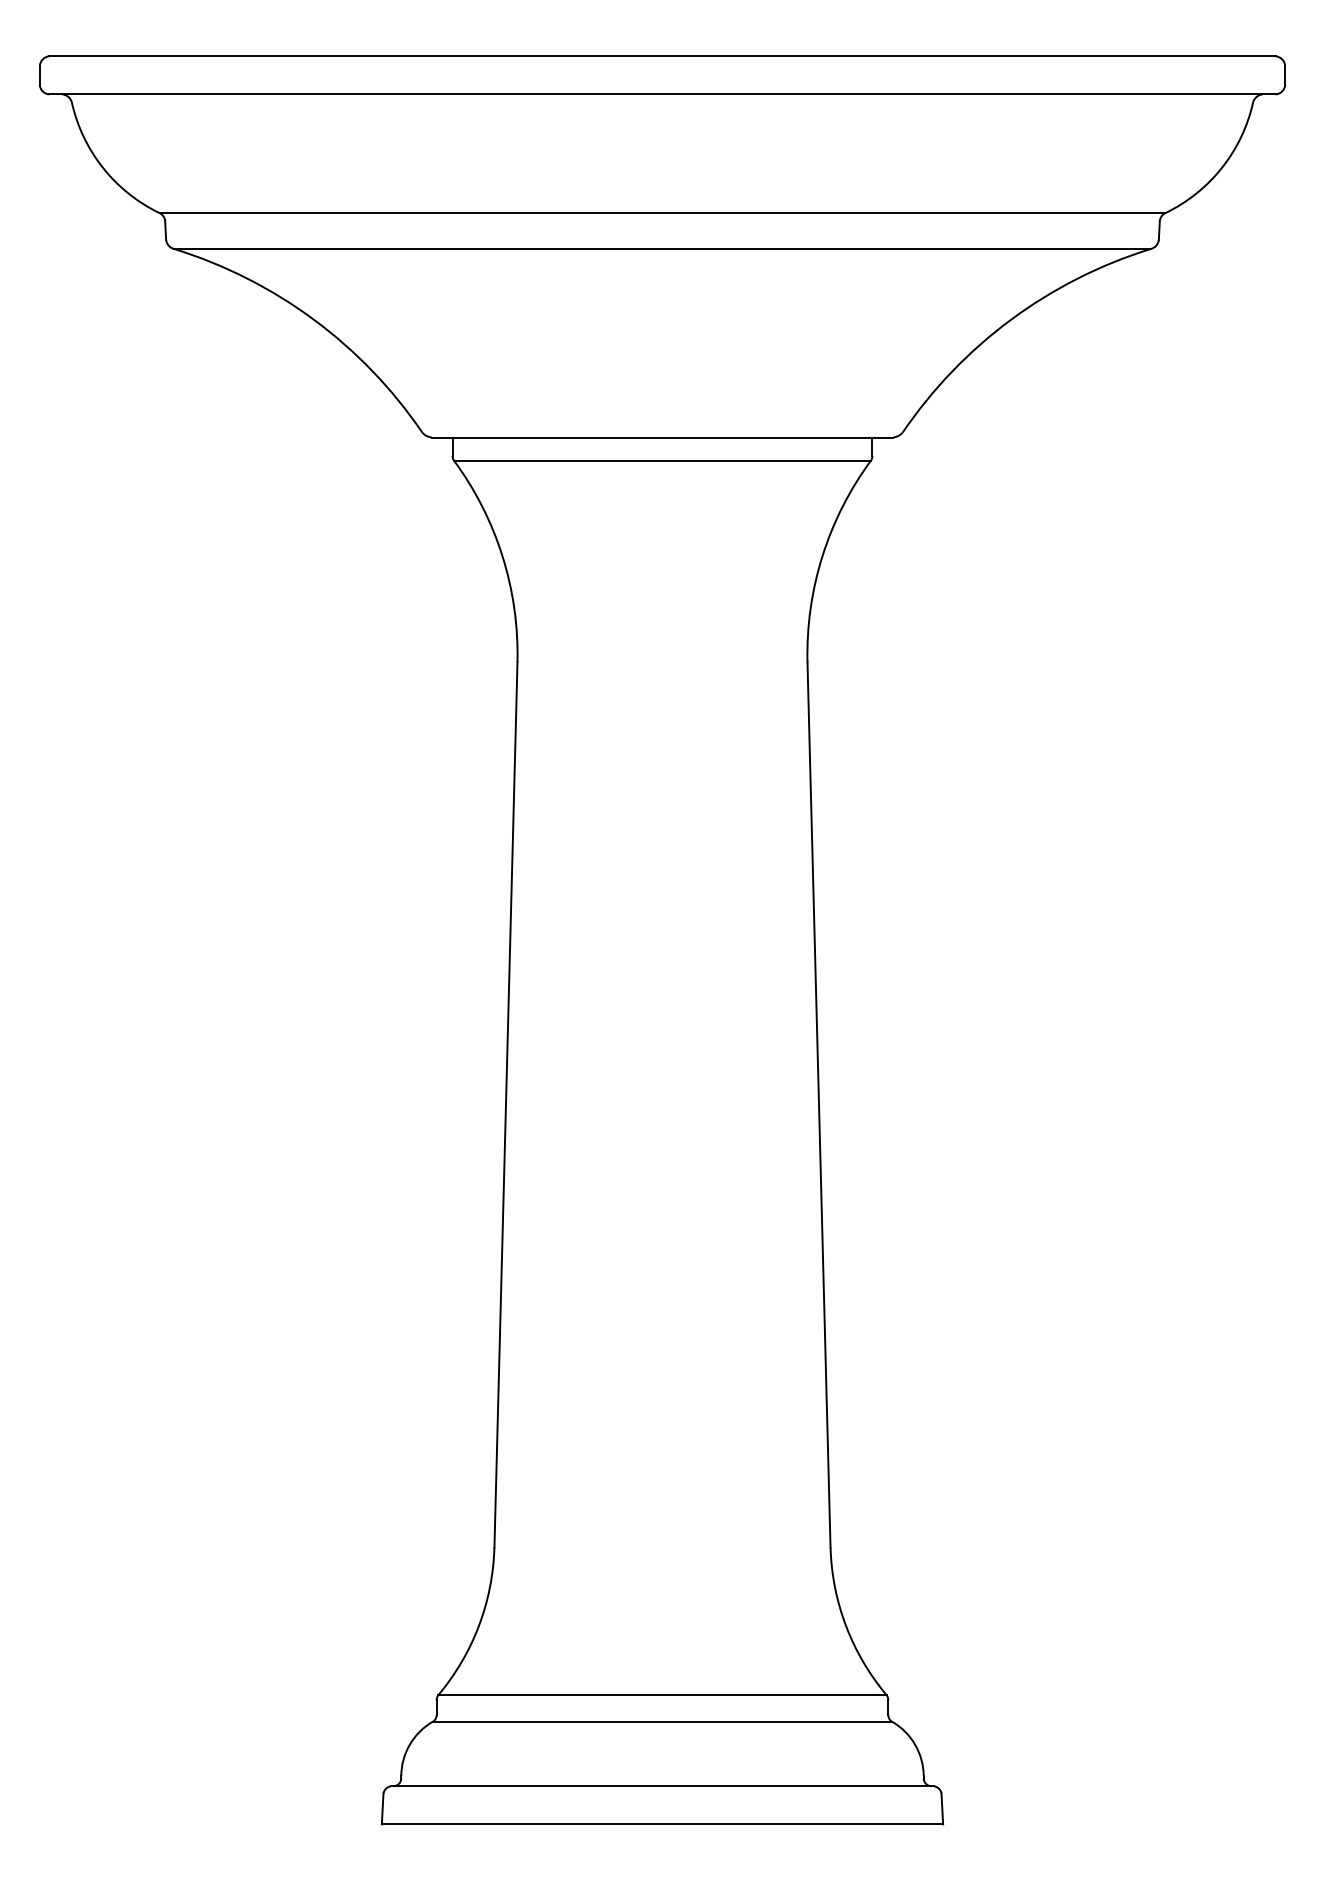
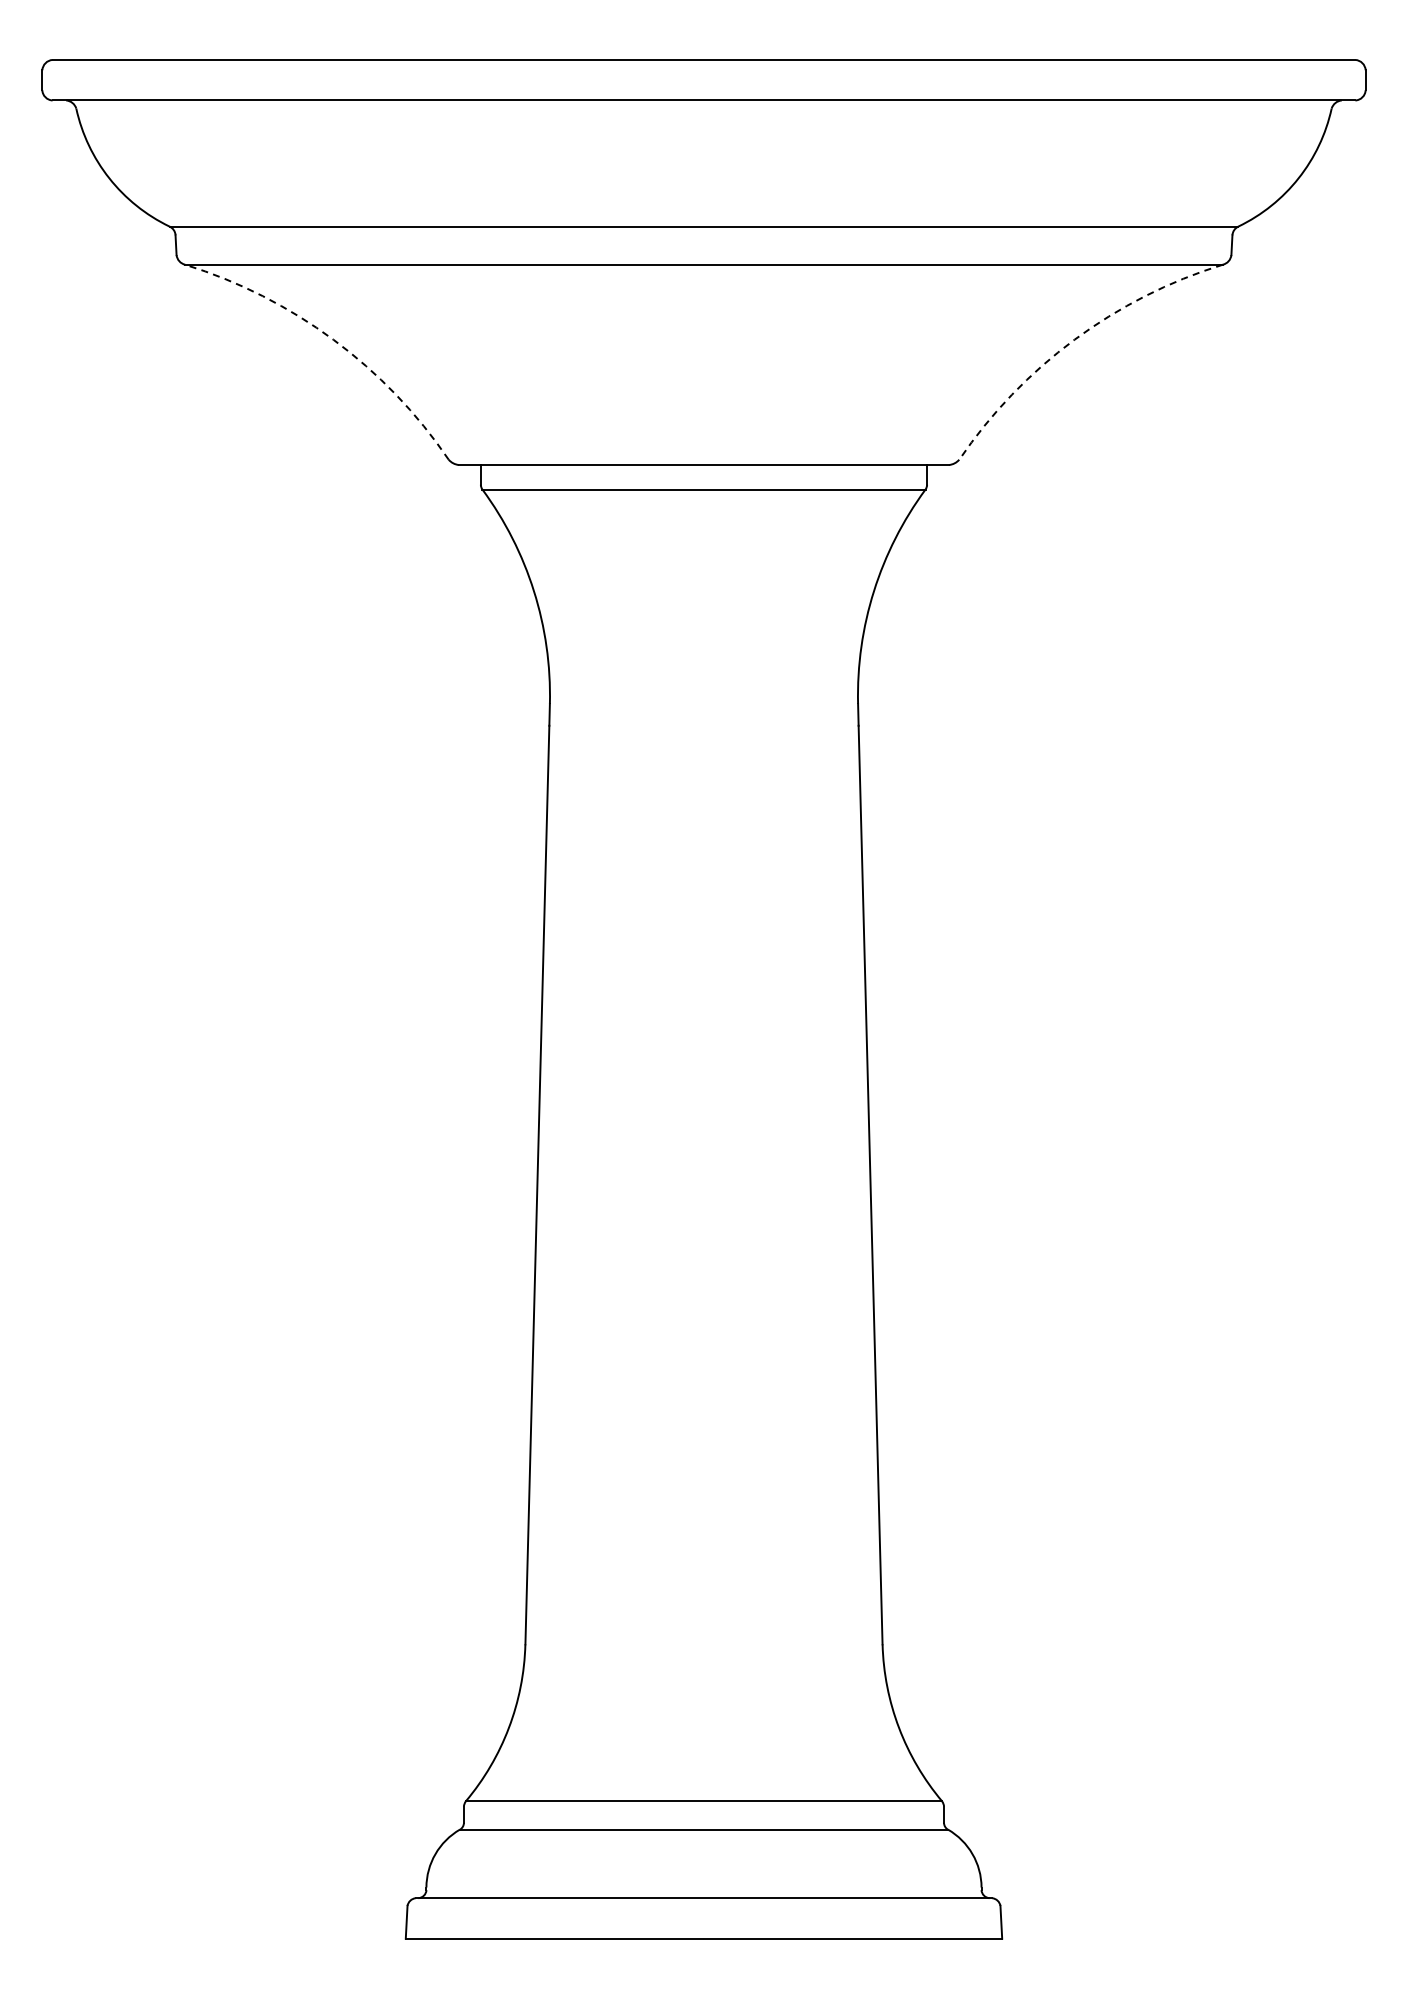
arc: (313, 319) -> (333, 339), solid -> dashed
arc: (1011, 319) -> (1074, 339), solid -> dashed

